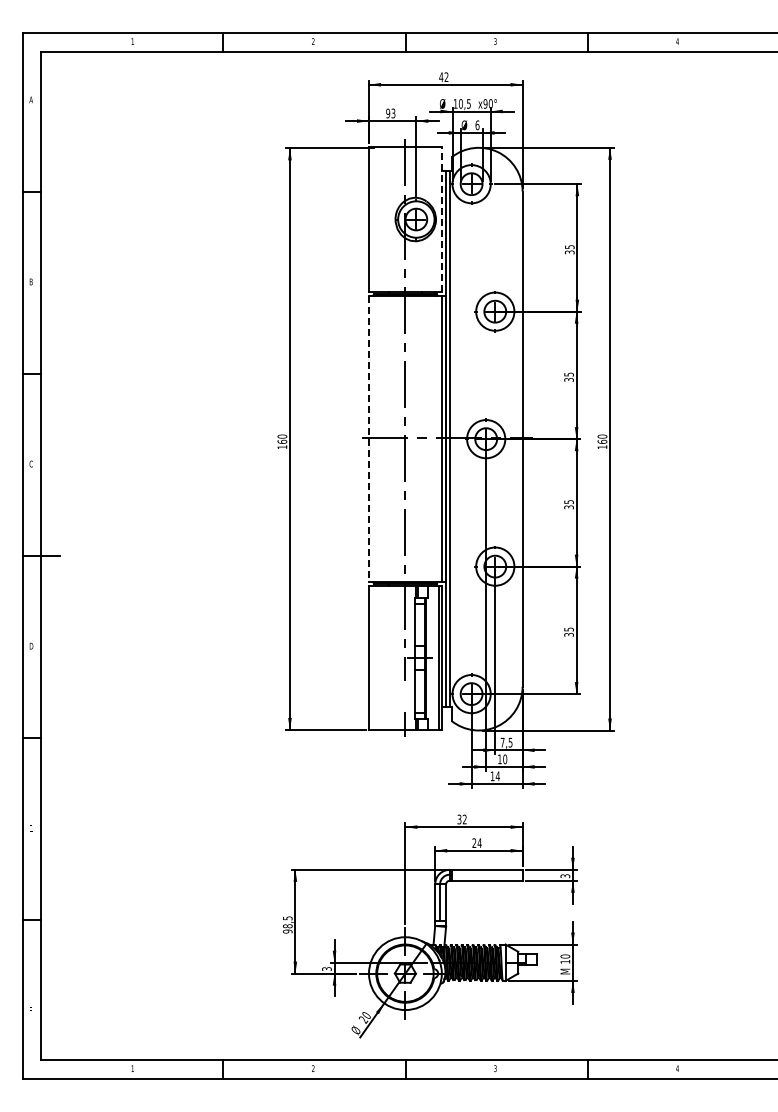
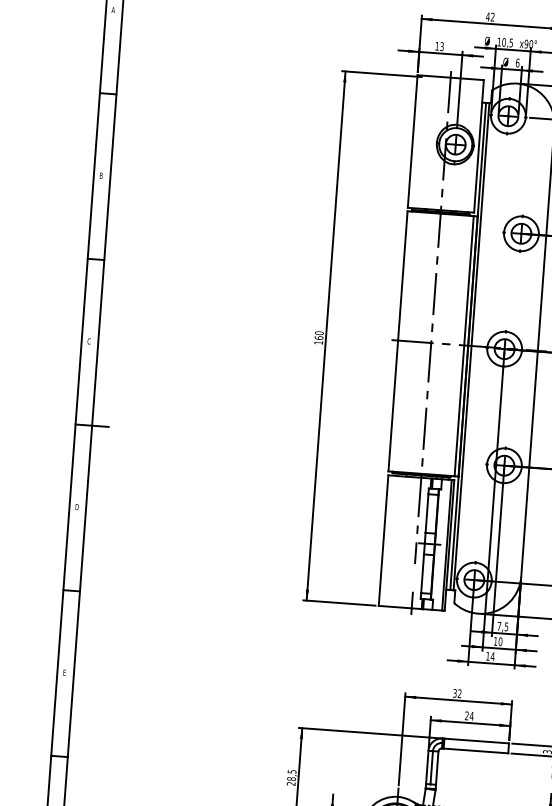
text: (388, 113) -> (437, 46), 93 -> 13
line: (441, 219) -> (478, 146), dashed -> solid
line: (369, 439) -> (398, 341), dashed -> solid
text: (287, 931) -> (290, 783), 98,5 -> 28,5

